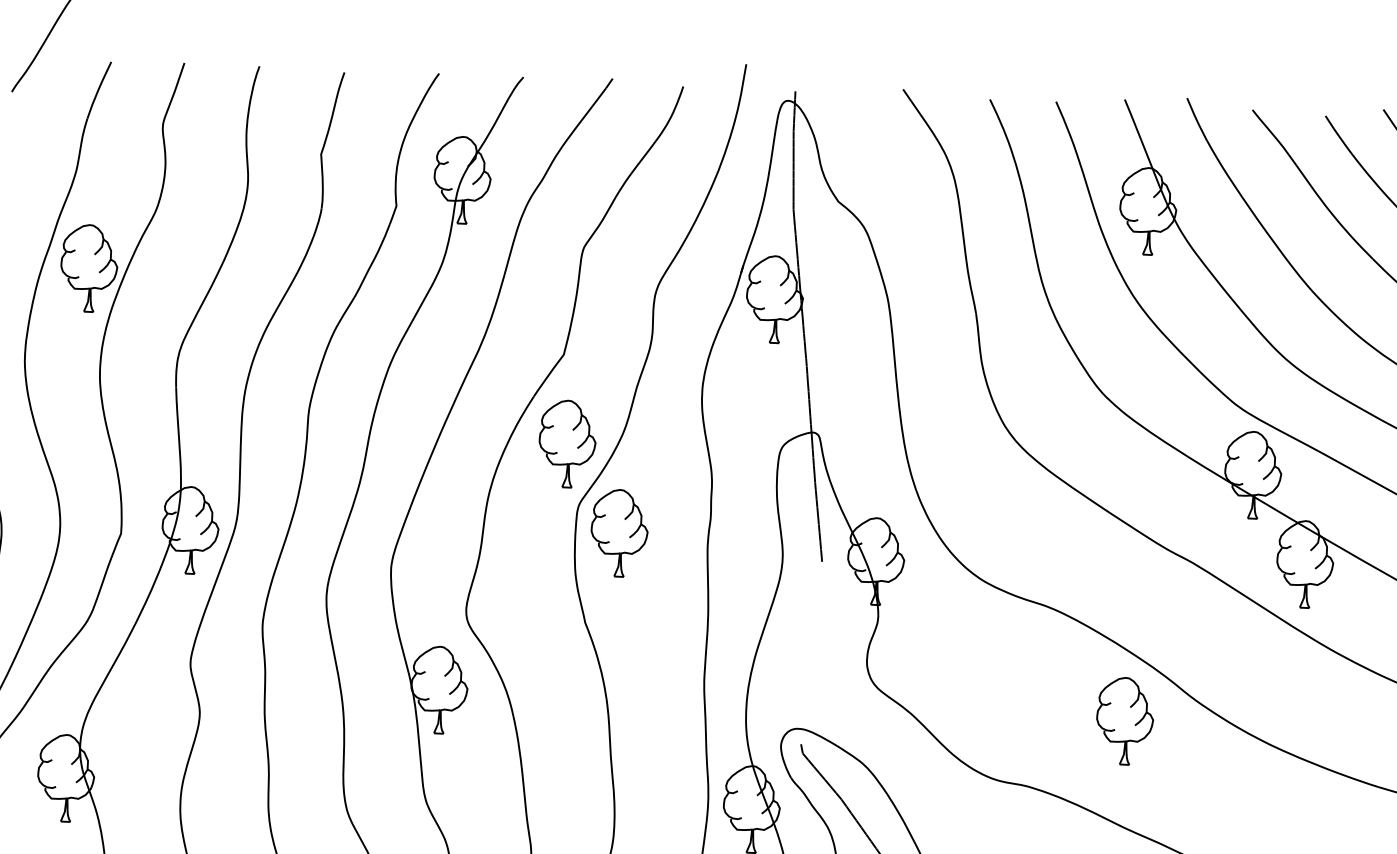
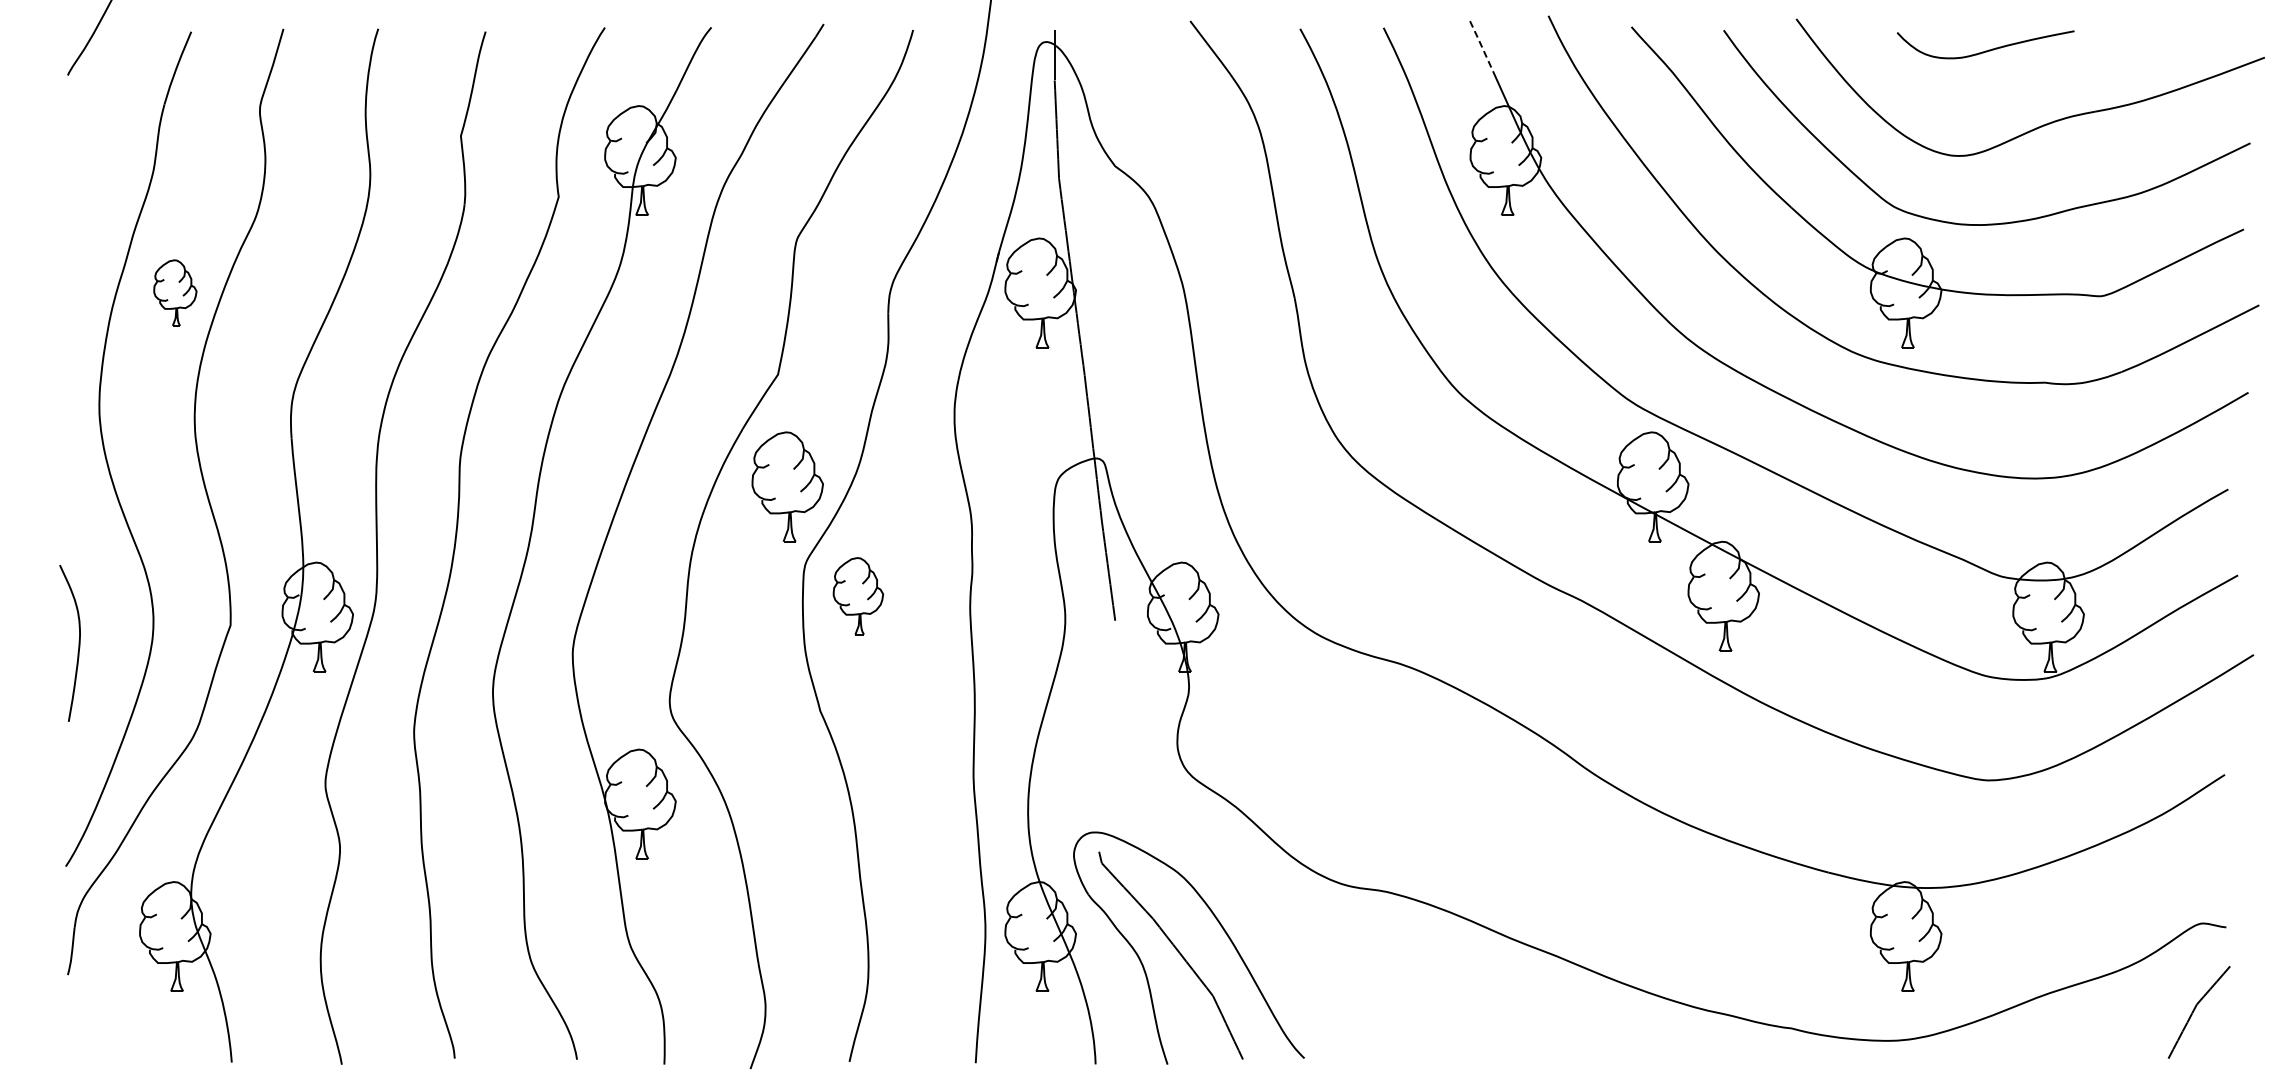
line: (1133, 119) -> (1481, 45), solid -> dashed
part: (89, 267) -> (175, 292), size x0.6
part: (619, 532) -> (858, 595), size x0.7
part: (1124, 720) -> (1505, 803), removed

